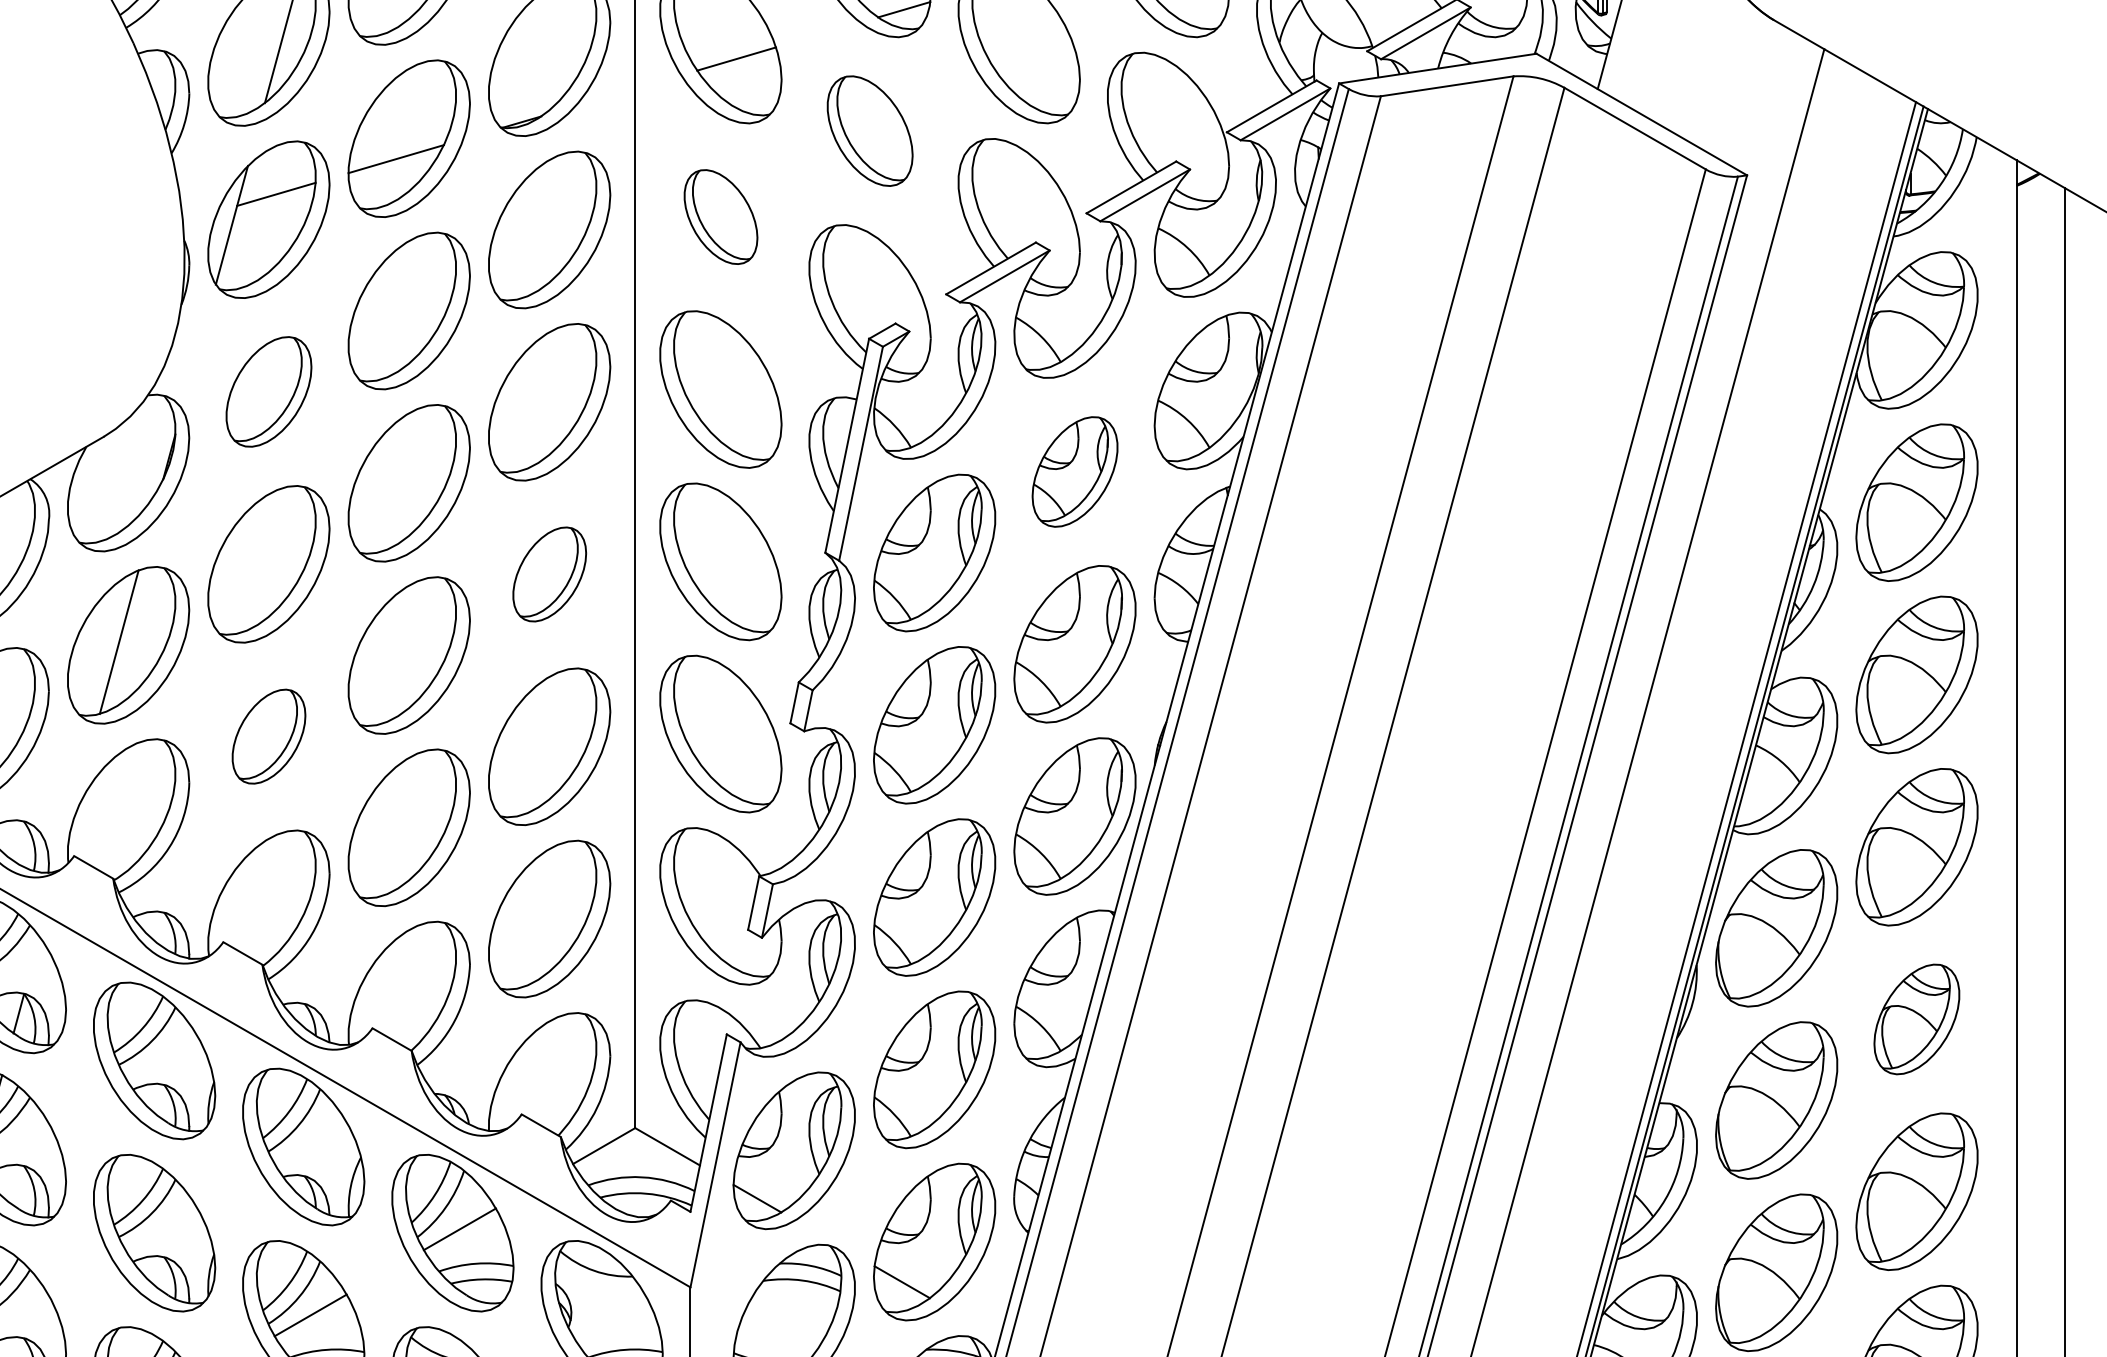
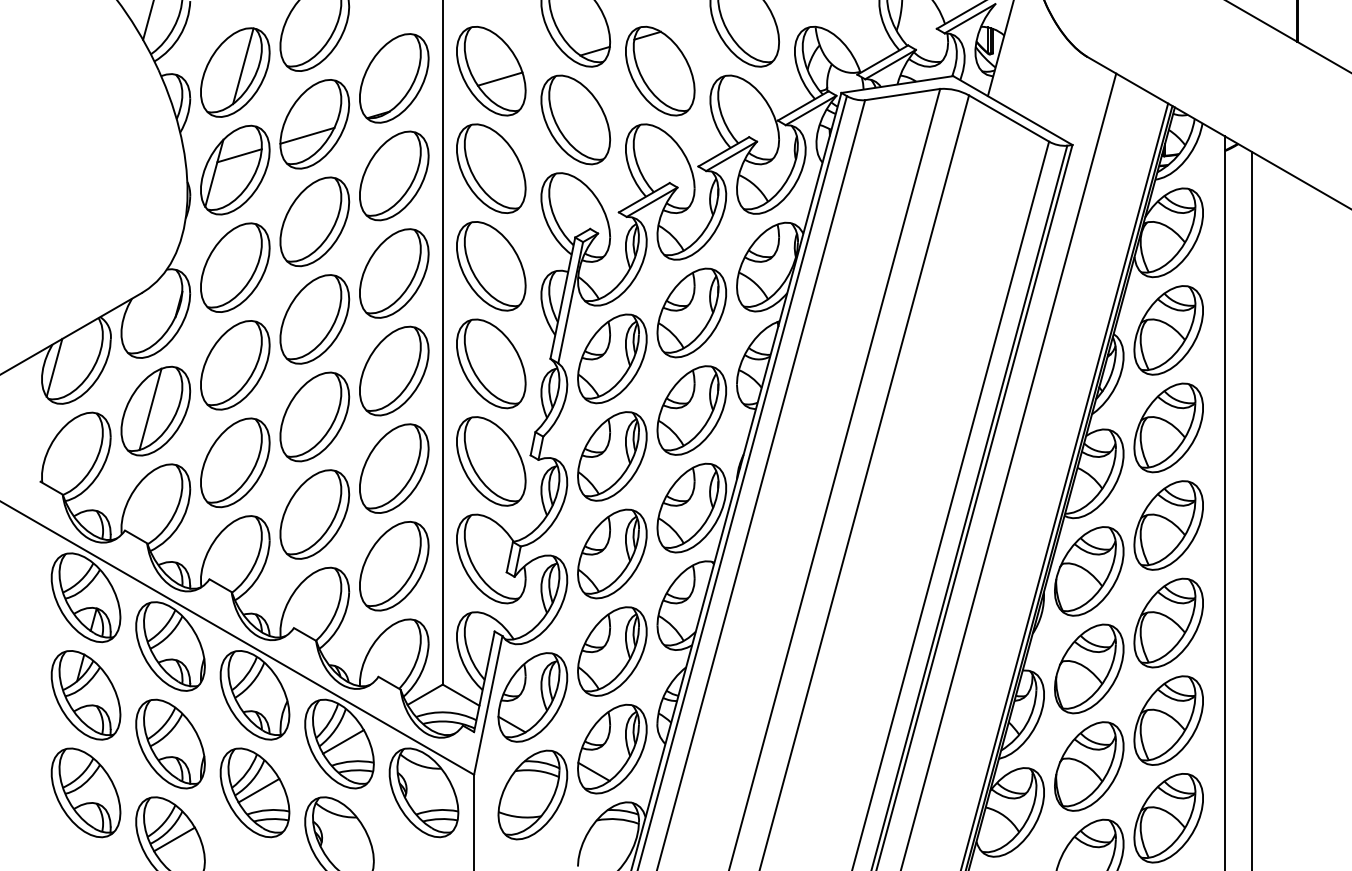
part: (869, 130) -> (575, 119), size x1.43
part: (721, 216) -> (491, 168), size x1.67
part: (269, 391) -> (235, 267), size x1.43
part: (1074, 471) -> (691, 312), size x1.43
part: (549, 573) -> (394, 370), size x1.67
part: (269, 735) -> (235, 462), size x1.67
part: (1916, 1018) -> (1168, 622), size x1.43

